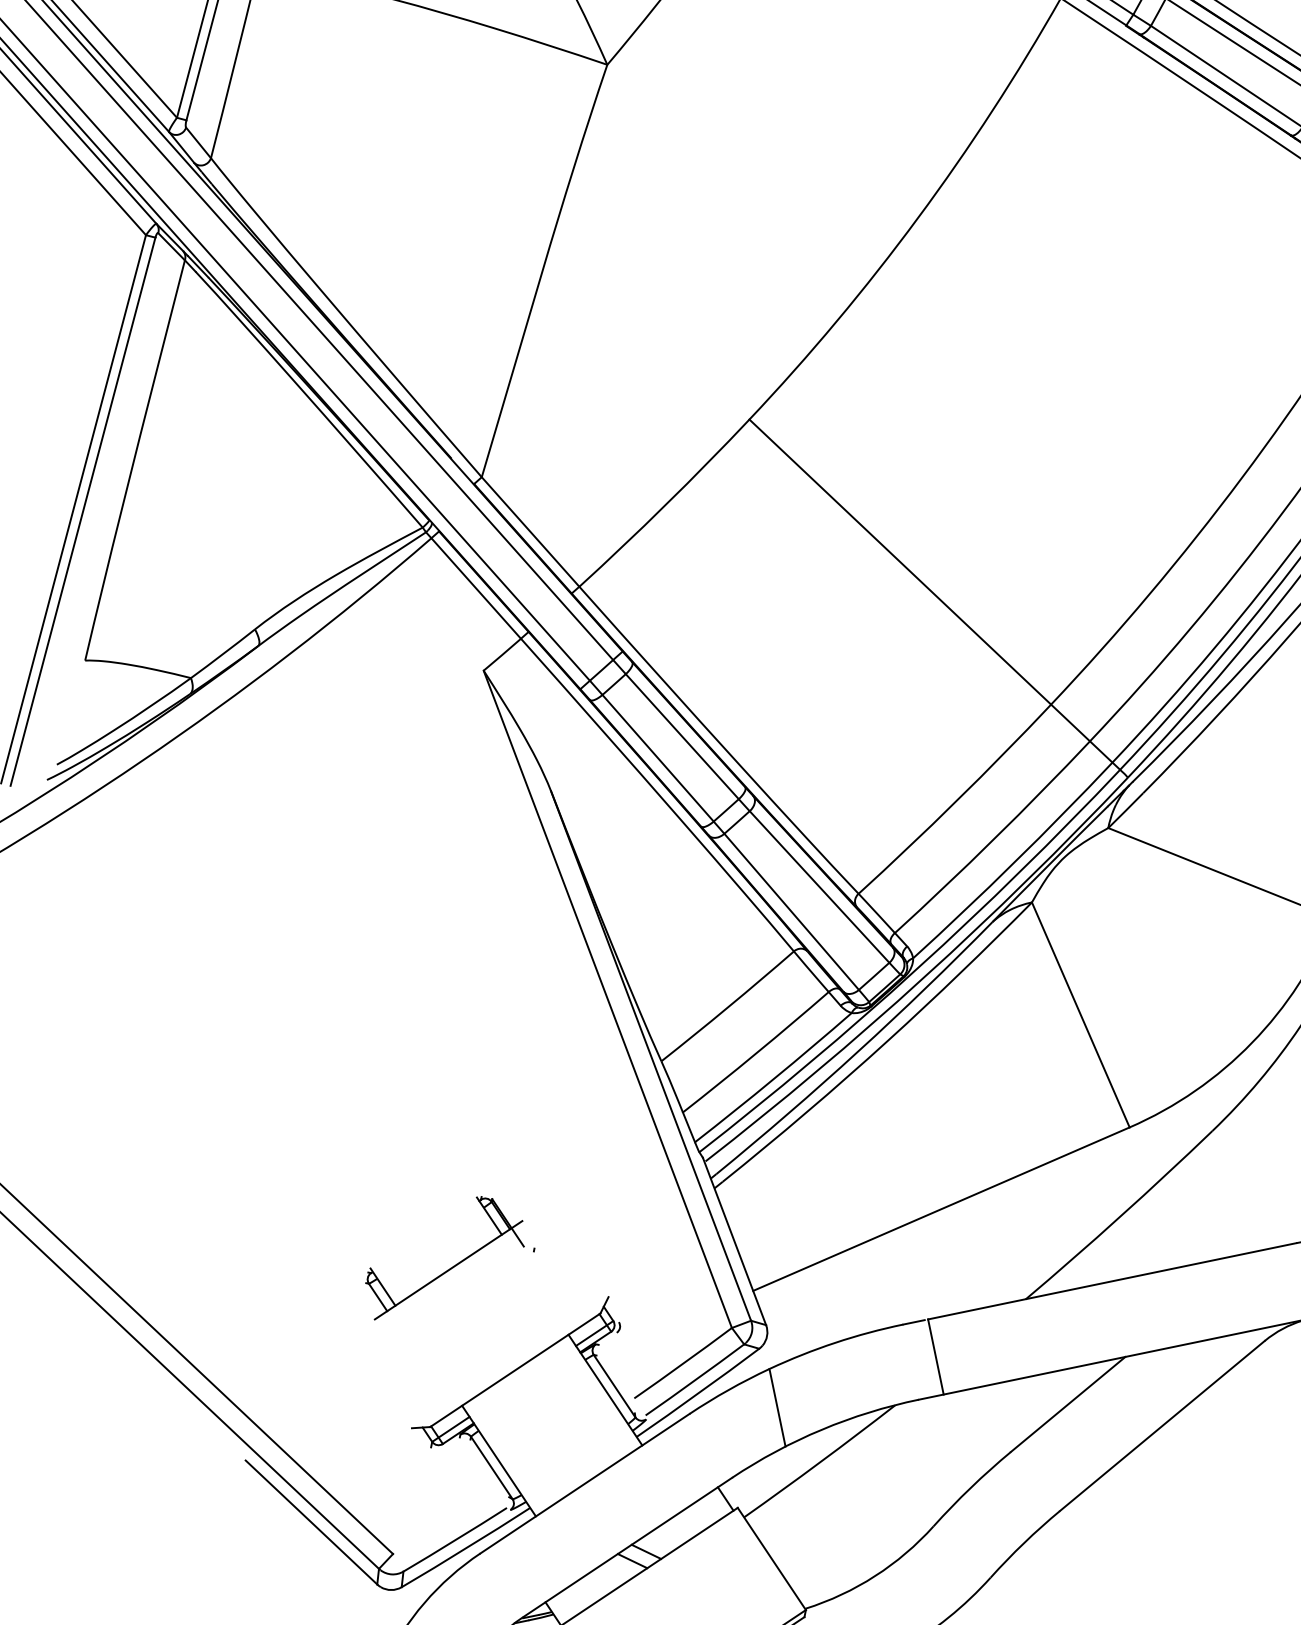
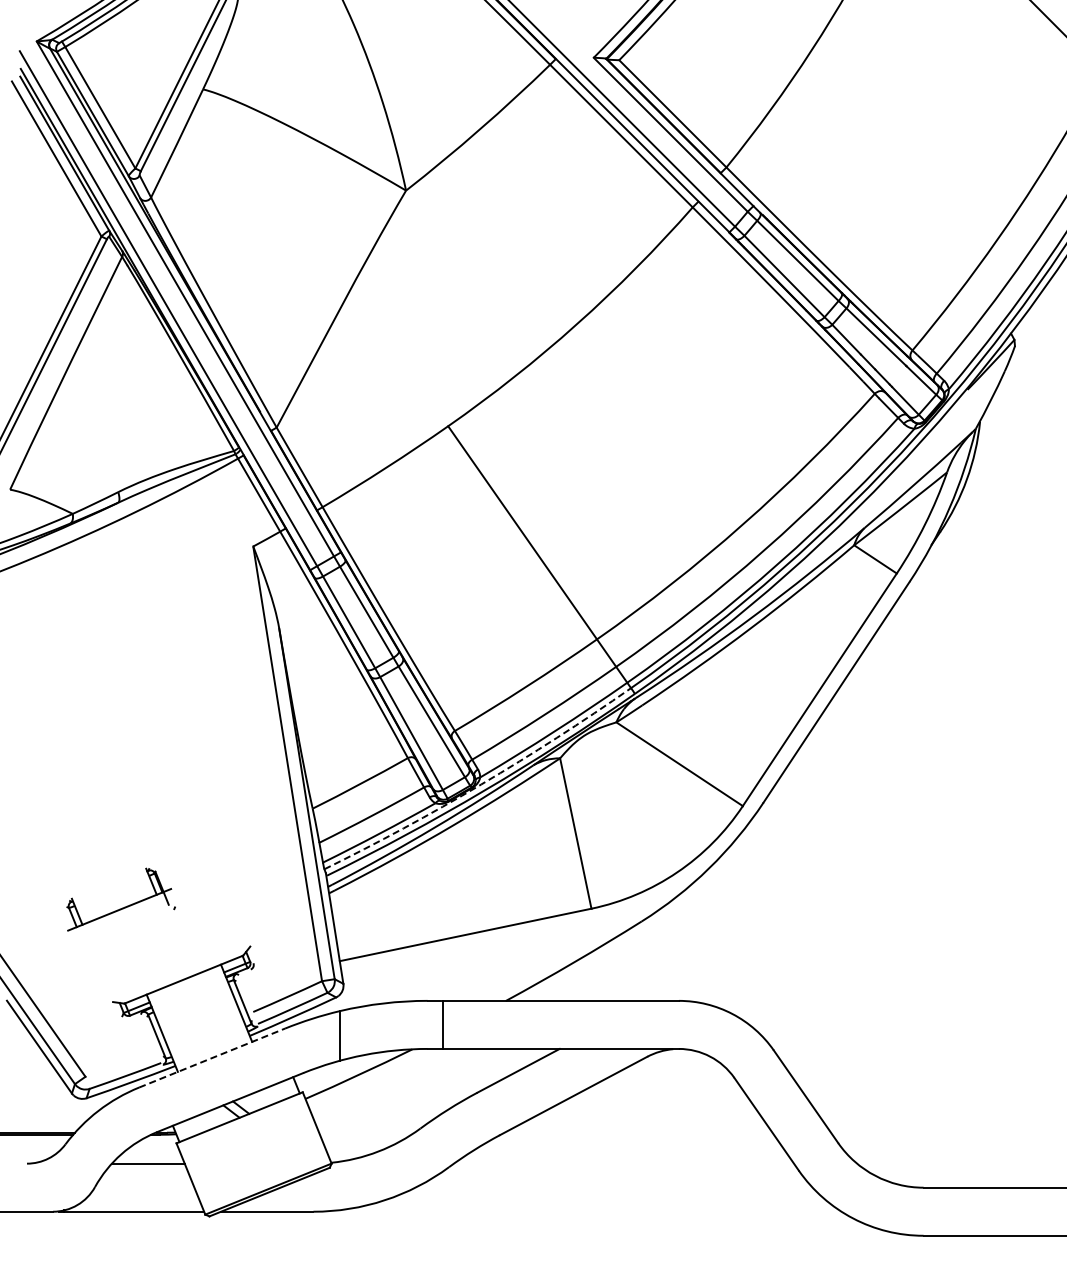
arc: (917, 968) -> (481, 784), solid -> dashed
part: (455, 1263) -> (124, 906), moved
line: (585, 1484) -> (212, 1058), solid -> dashed

